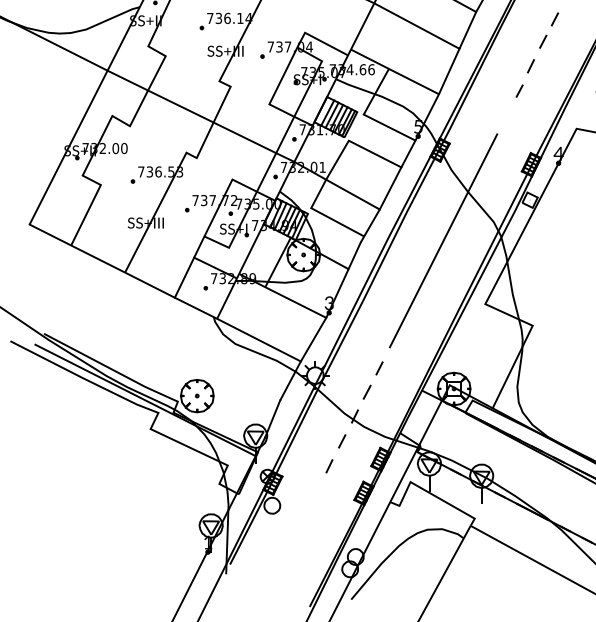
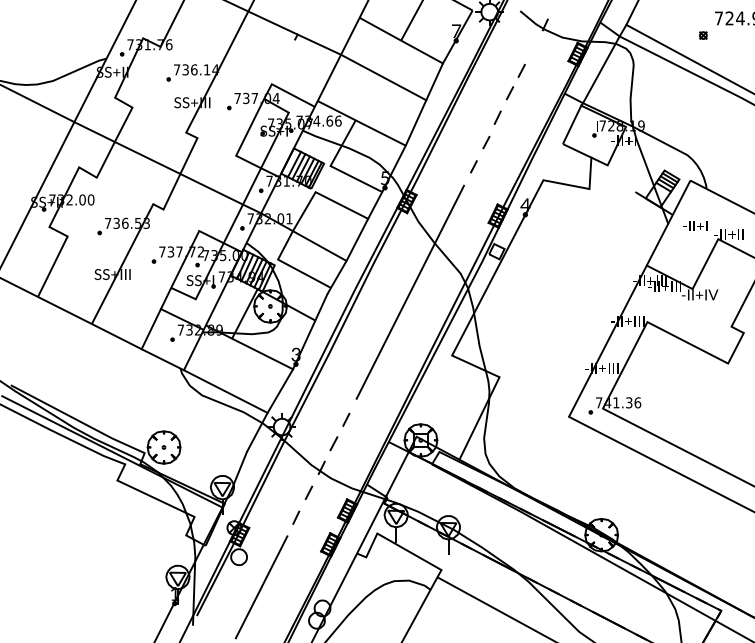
line: (506, 115) -> (473, 166), added
line: (294, 536) -> (261, 587), added

